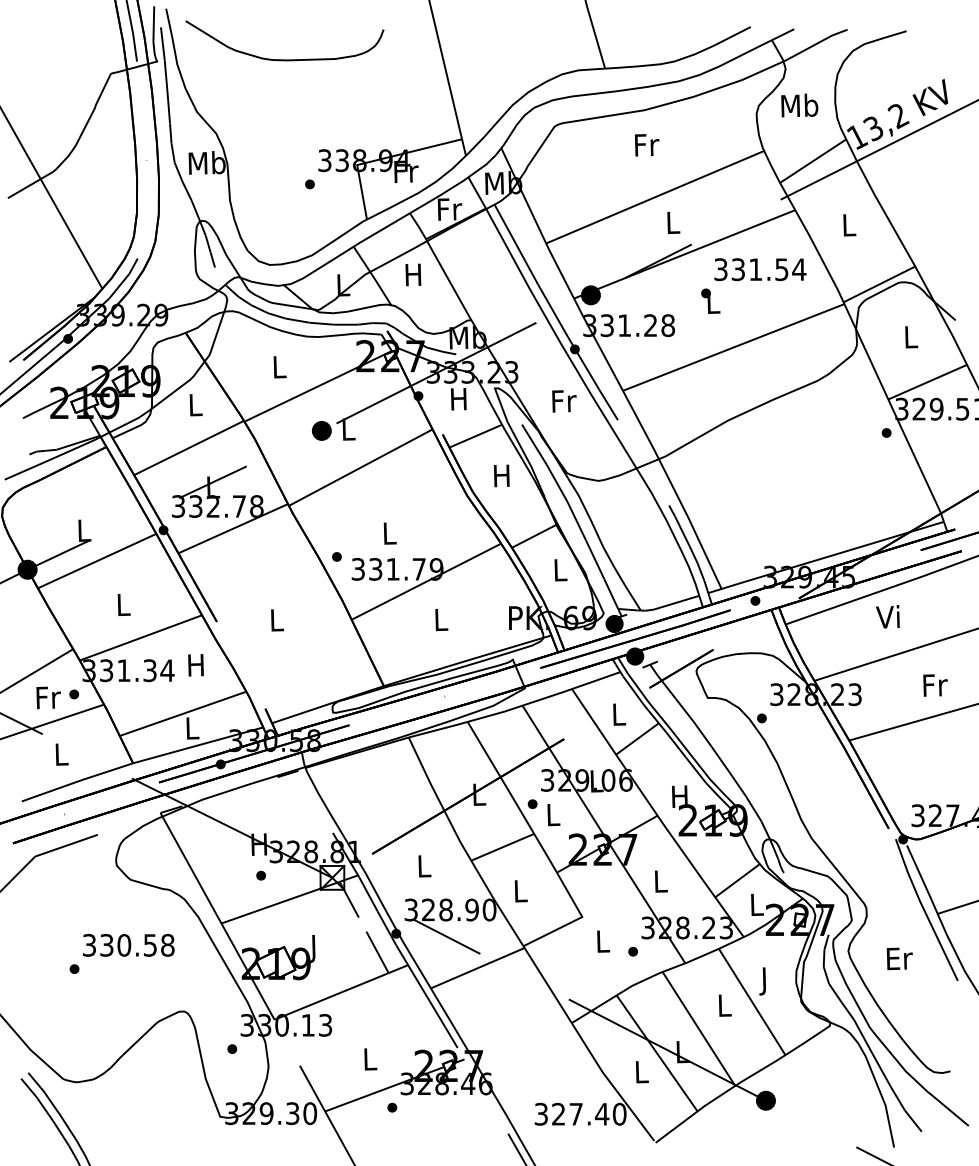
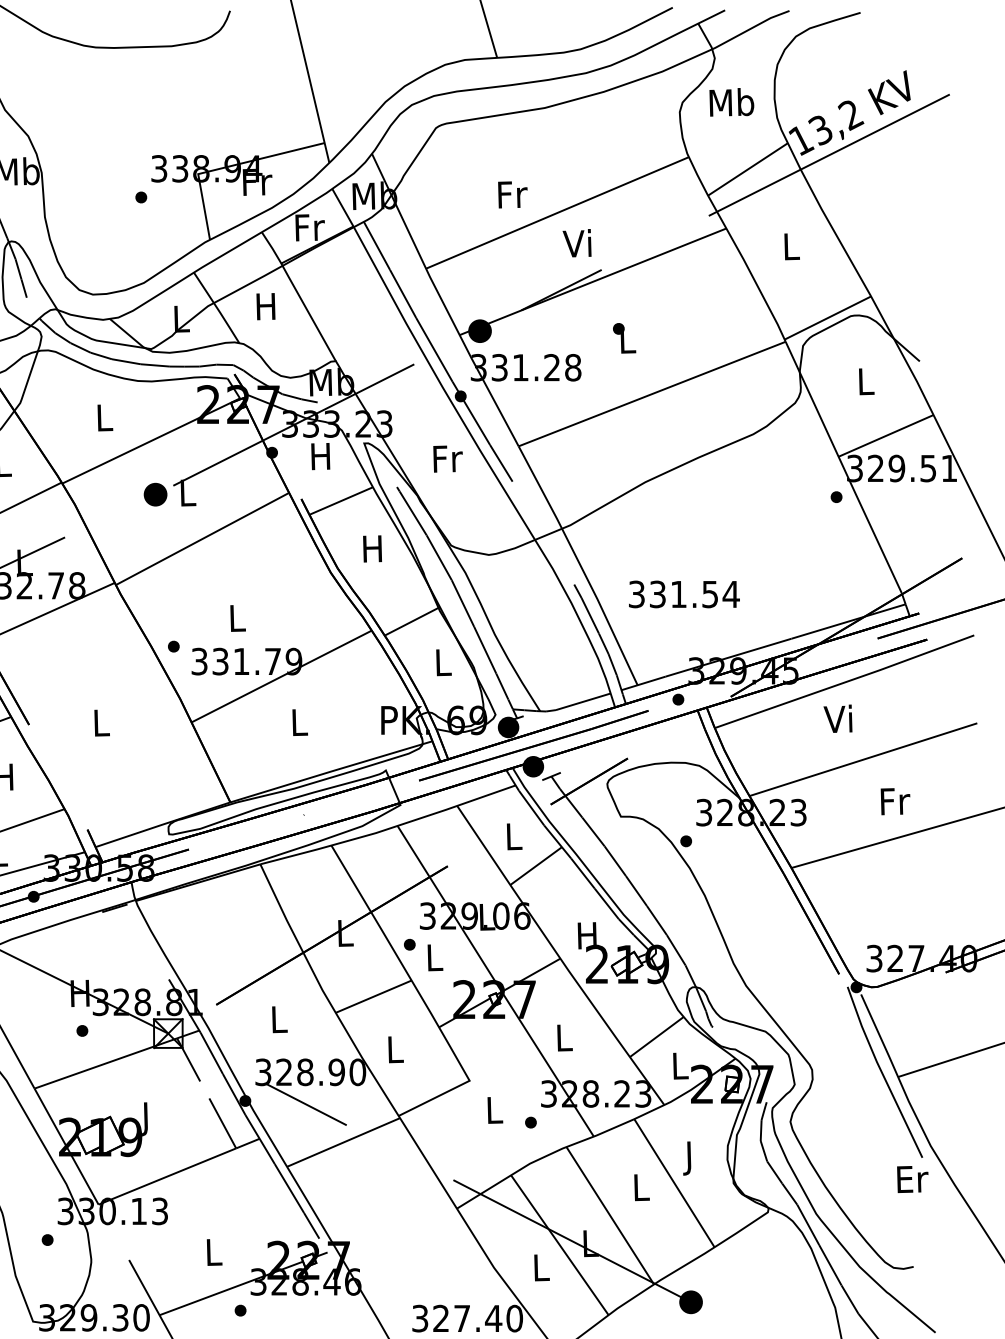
text: (647, 145) -> (513, 195), moved
text: (671, 221) -> (577, 242), L -> Vi
text: (760, 269) -> (684, 594), moved
text: (899, 958) -> (912, 1179), moved

